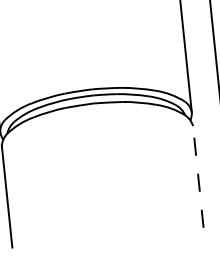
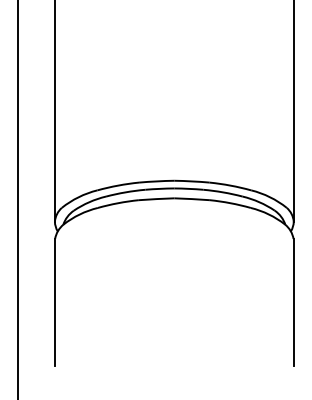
line: (198, 176) -> (293, 301), dashed -> solid

